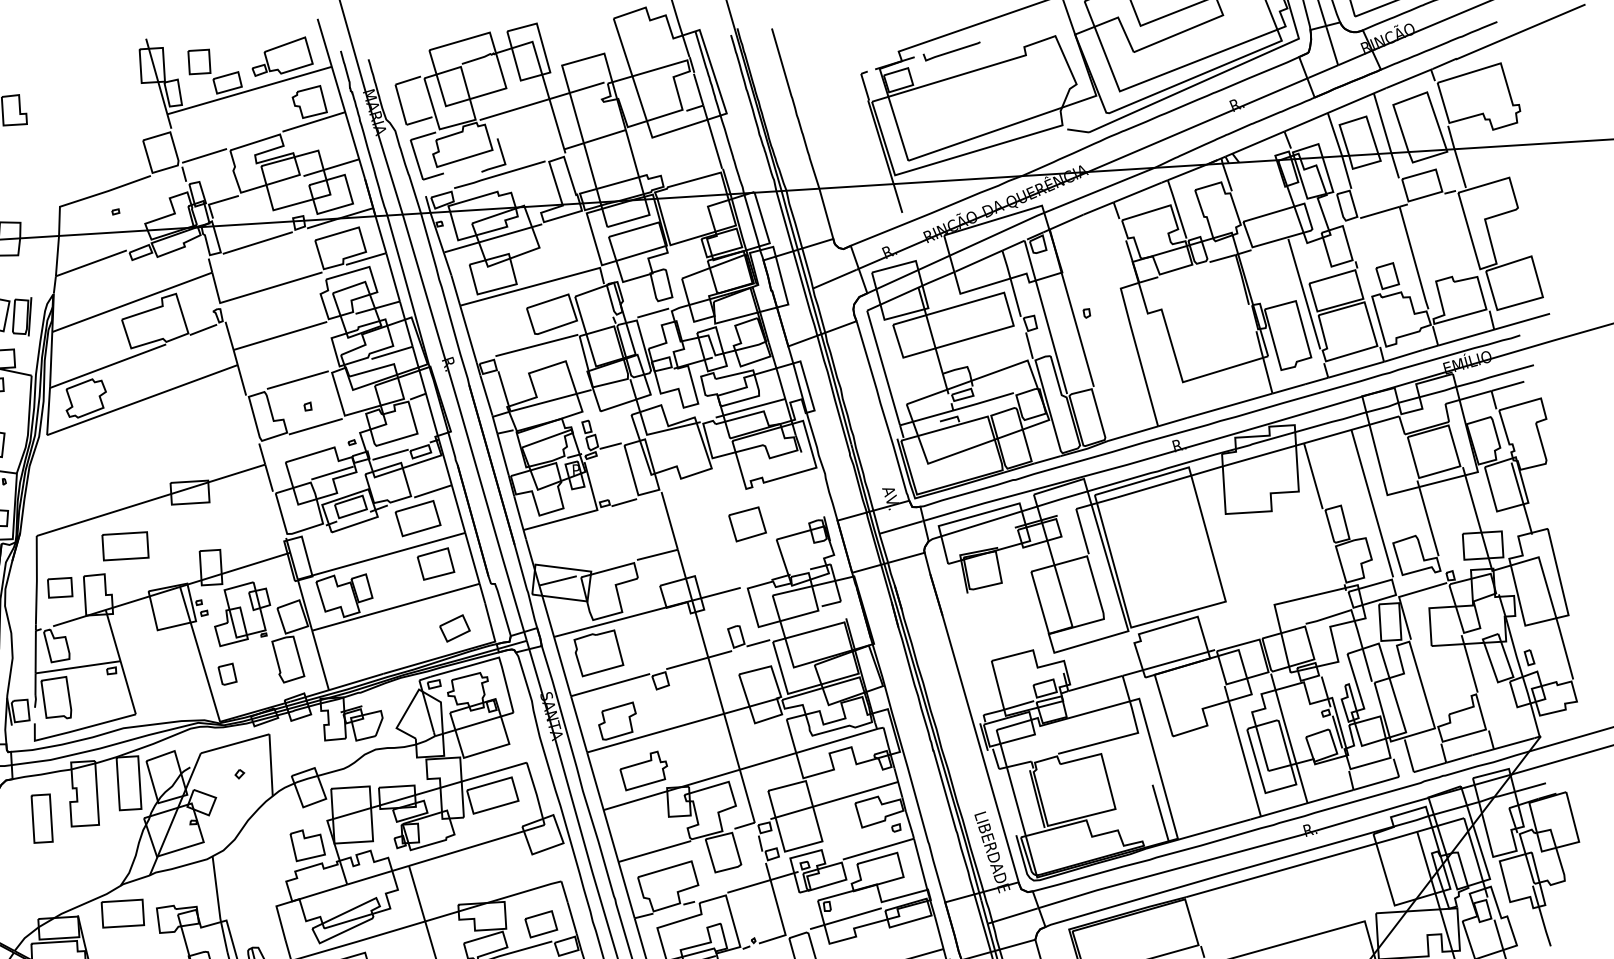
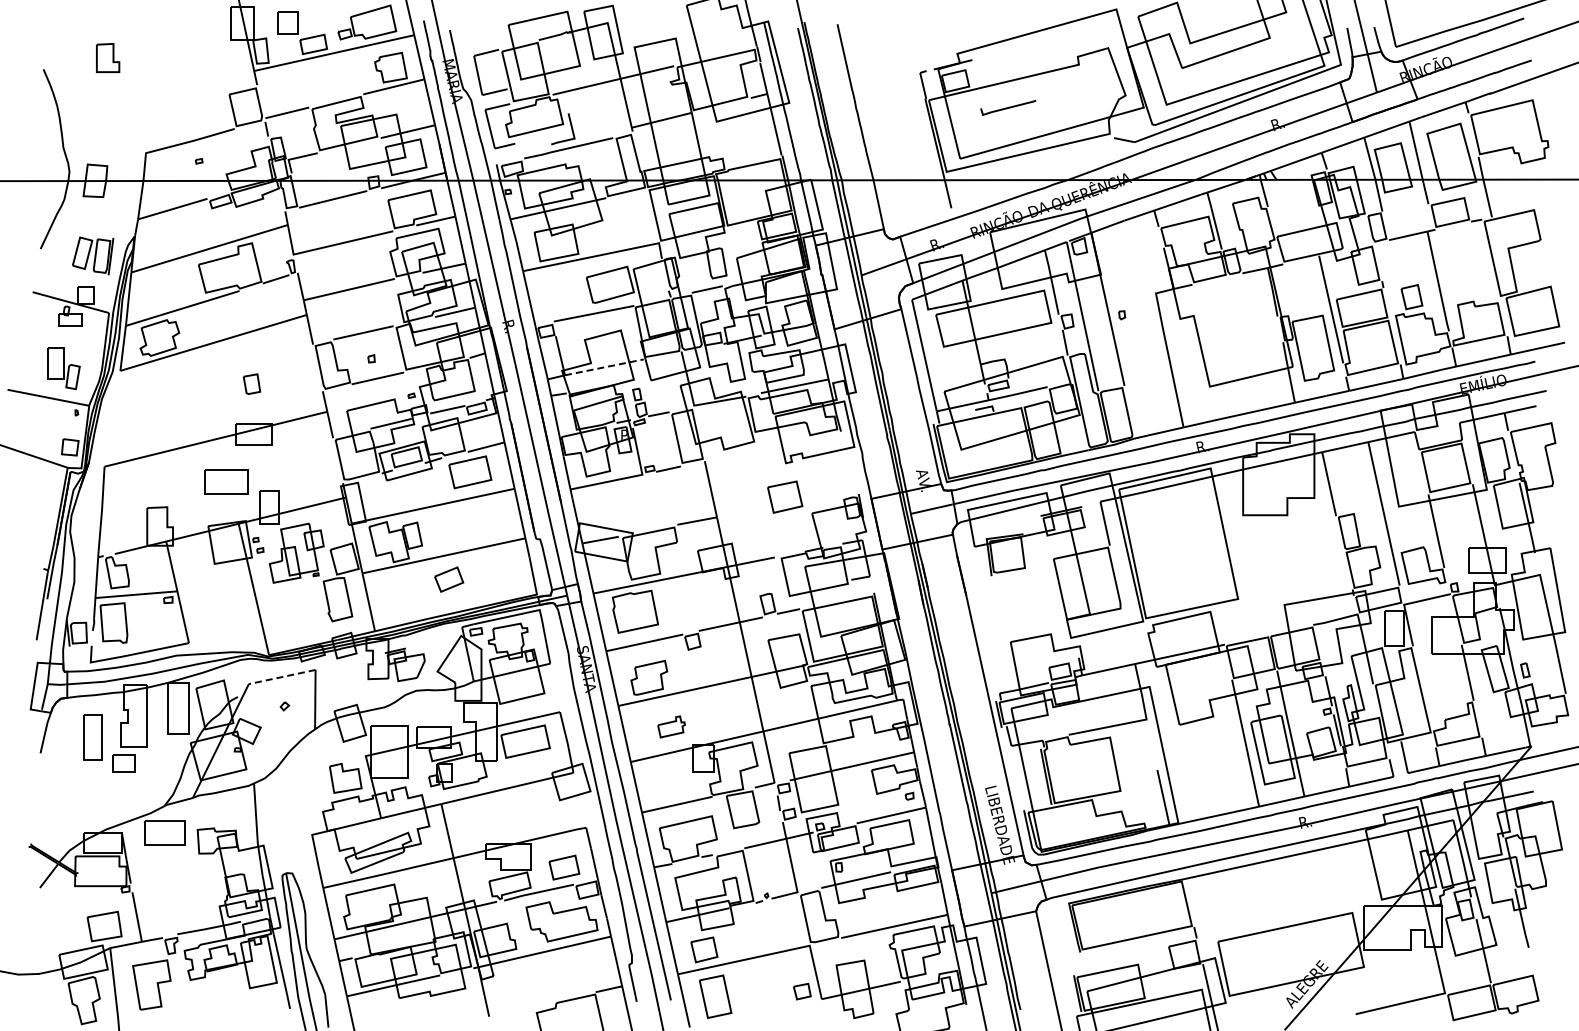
line: (952, 51) -> (1008, 107), moved
line: (551, 400) -> (604, 367), solid -> dashed
part: (125, 546) -> (226, 481), moved
part: (435, 563) -> (484, 516), removed
part: (59, 587) -> (123, 763), moved
part: (455, 628) -> (449, 579), moved
part: (227, 673) -> (251, 383), moved
line: (234, 744) -> (281, 677), solid -> dashed
part: (643, 770) -> (671, 726), size x0.6

